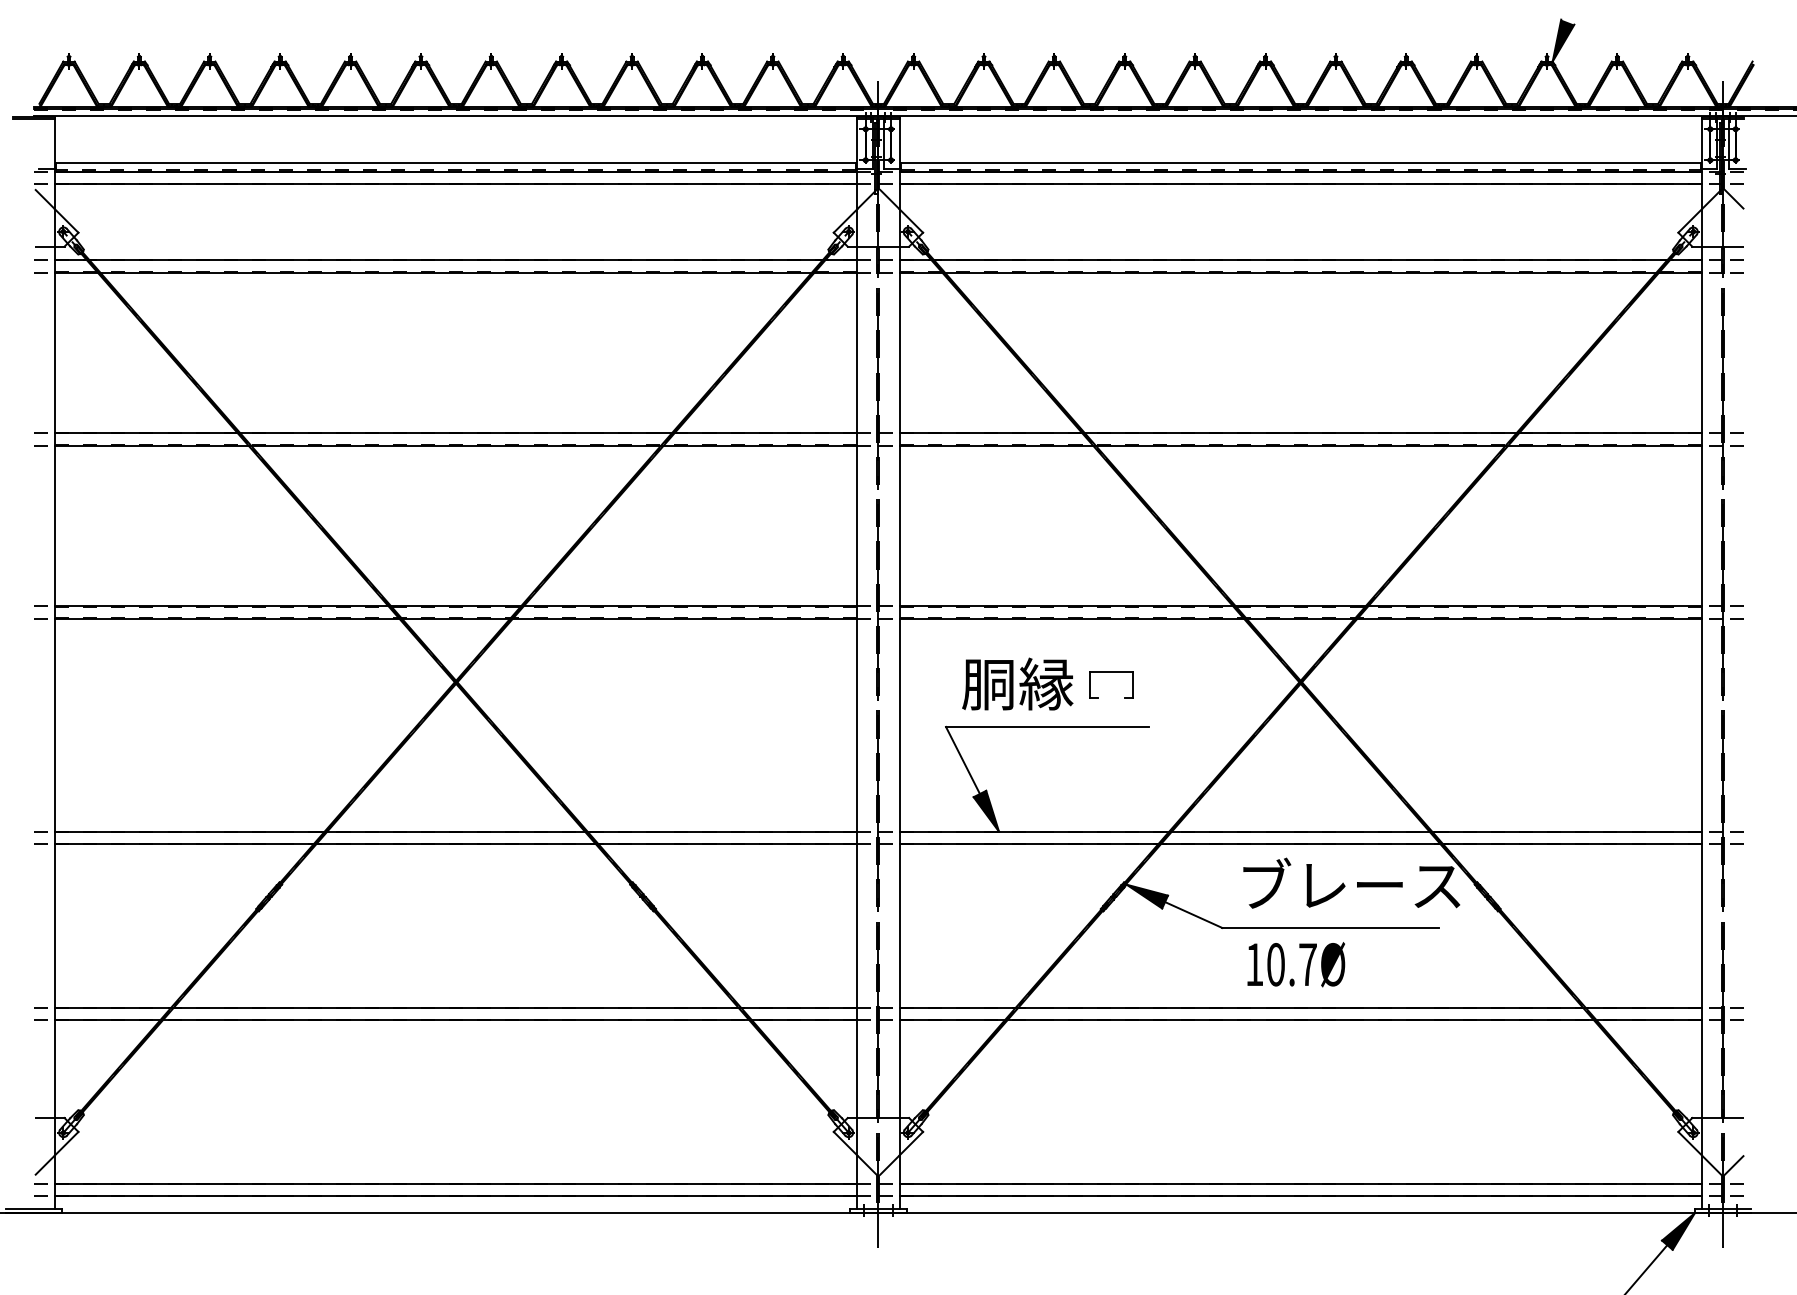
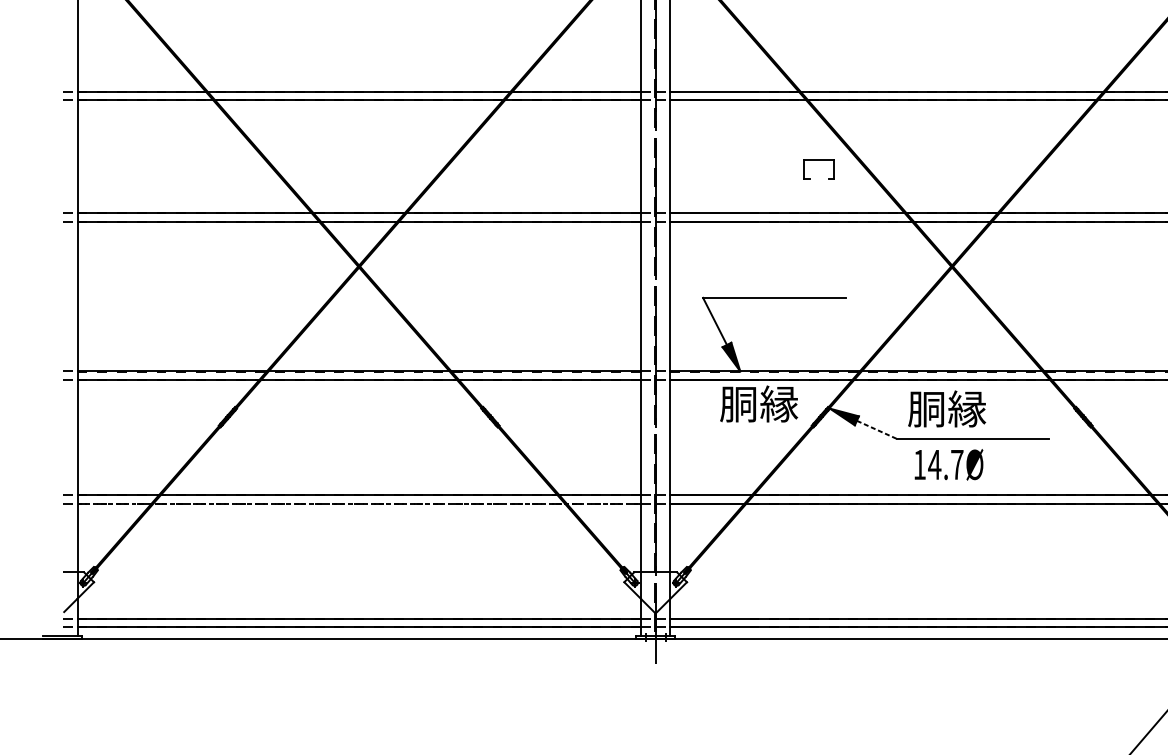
part: (1111, 672) -> (819, 160), moved
text: (1017, 683) -> (758, 403), moved
text: (1348, 884) -> (985, 408), ブレース -> 胴縁
line: (1194, 915) -> (877, 430), solid -> dashed
text: (1275, 964) -> (934, 464), 10.7Ø -> 14.7Ø
line: (456, 1020) -> (359, 503), solid -> dashed

